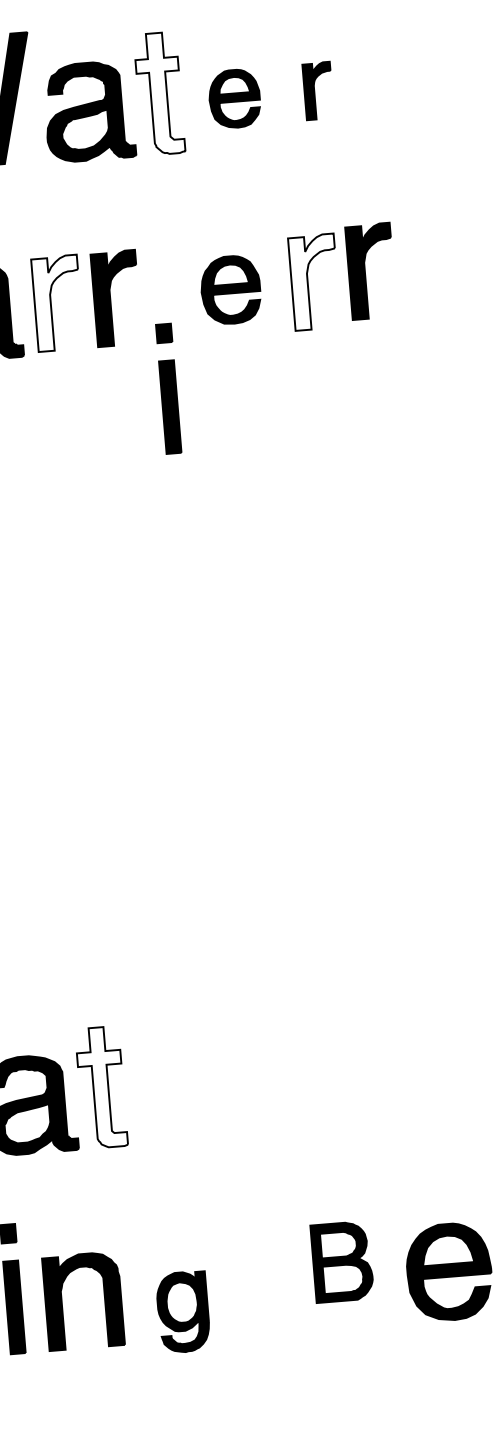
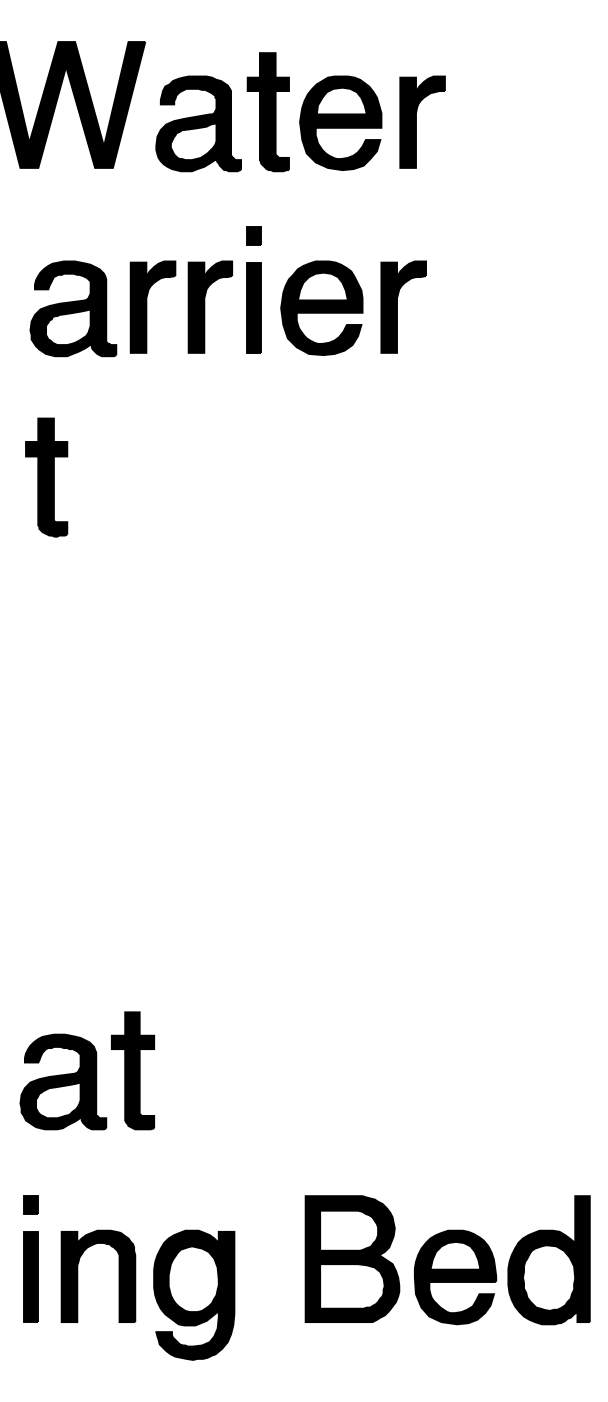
part: (318, 90) -> (422, 121), size x1.67
fill: (158, 94) -> (267, 112), added
part: (234, 98) -> (340, 122), size x1.67
part: (371, 270) -> (459, 300), removed
fill: (314, 281) -> (403, 306), added
part: (230, 289) -> (321, 307), size x1.43
fill: (57, 302) -> (152, 306), added
part: (168, 388) -> (253, 289), moved
fill: (100, 1087) -> (132, 1070), added
part: (342, 1261) -> (352, 1258), size x1.67
part: (183, 1311) -> (194, 1294), size x1.67

